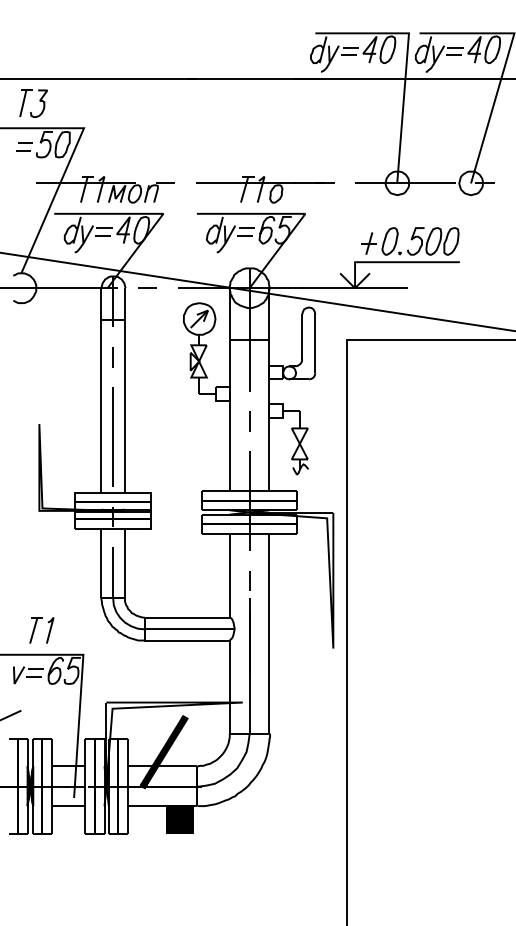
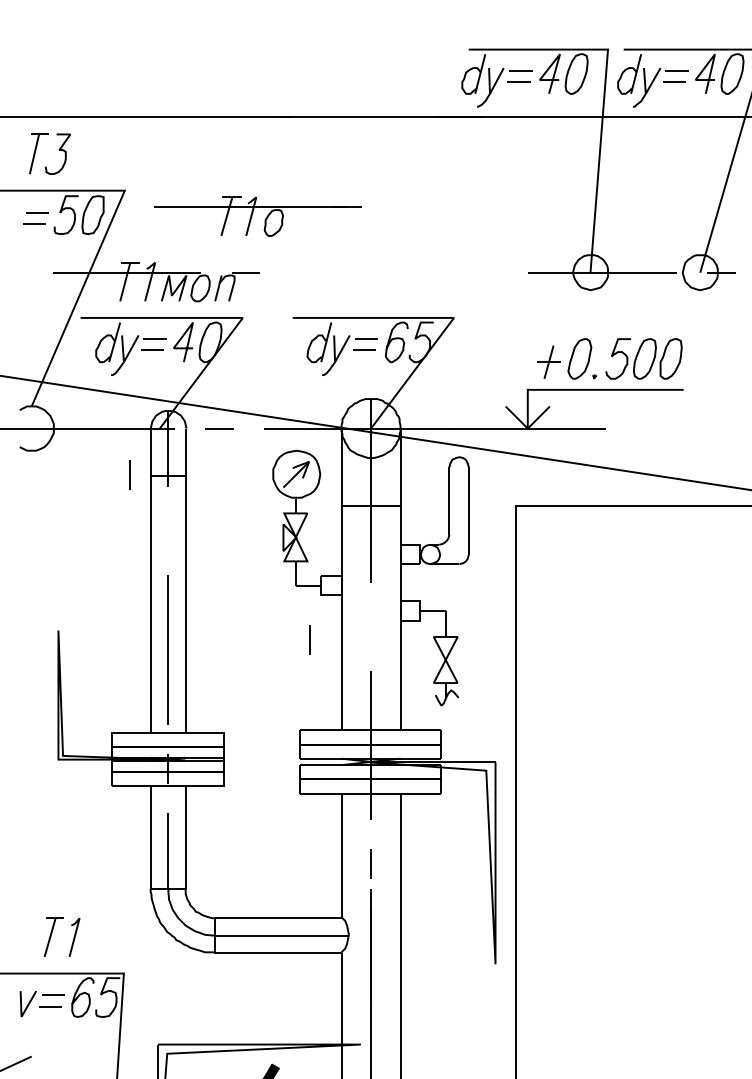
part: (265, 189) -> (257, 216), moved
line: (112, 357) -> (128, 475), moved
line: (249, 421) -> (309, 640), moved

